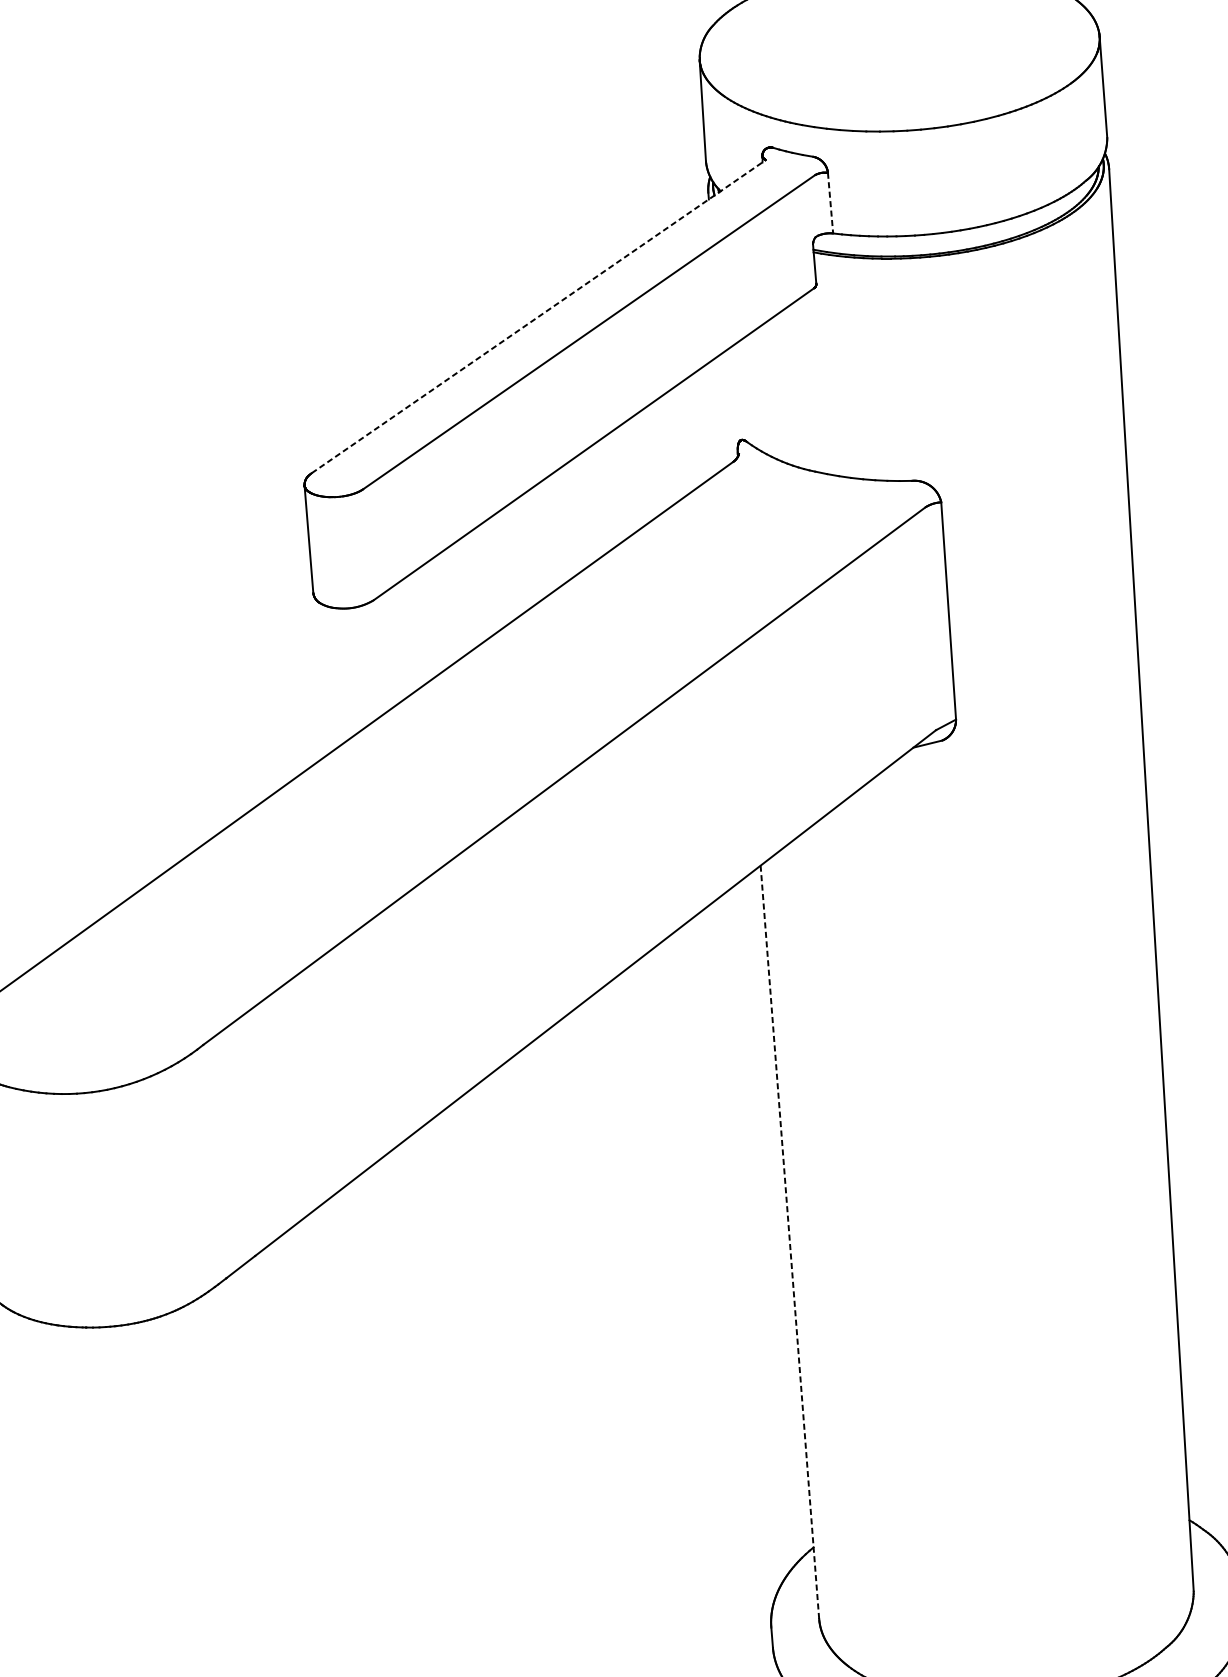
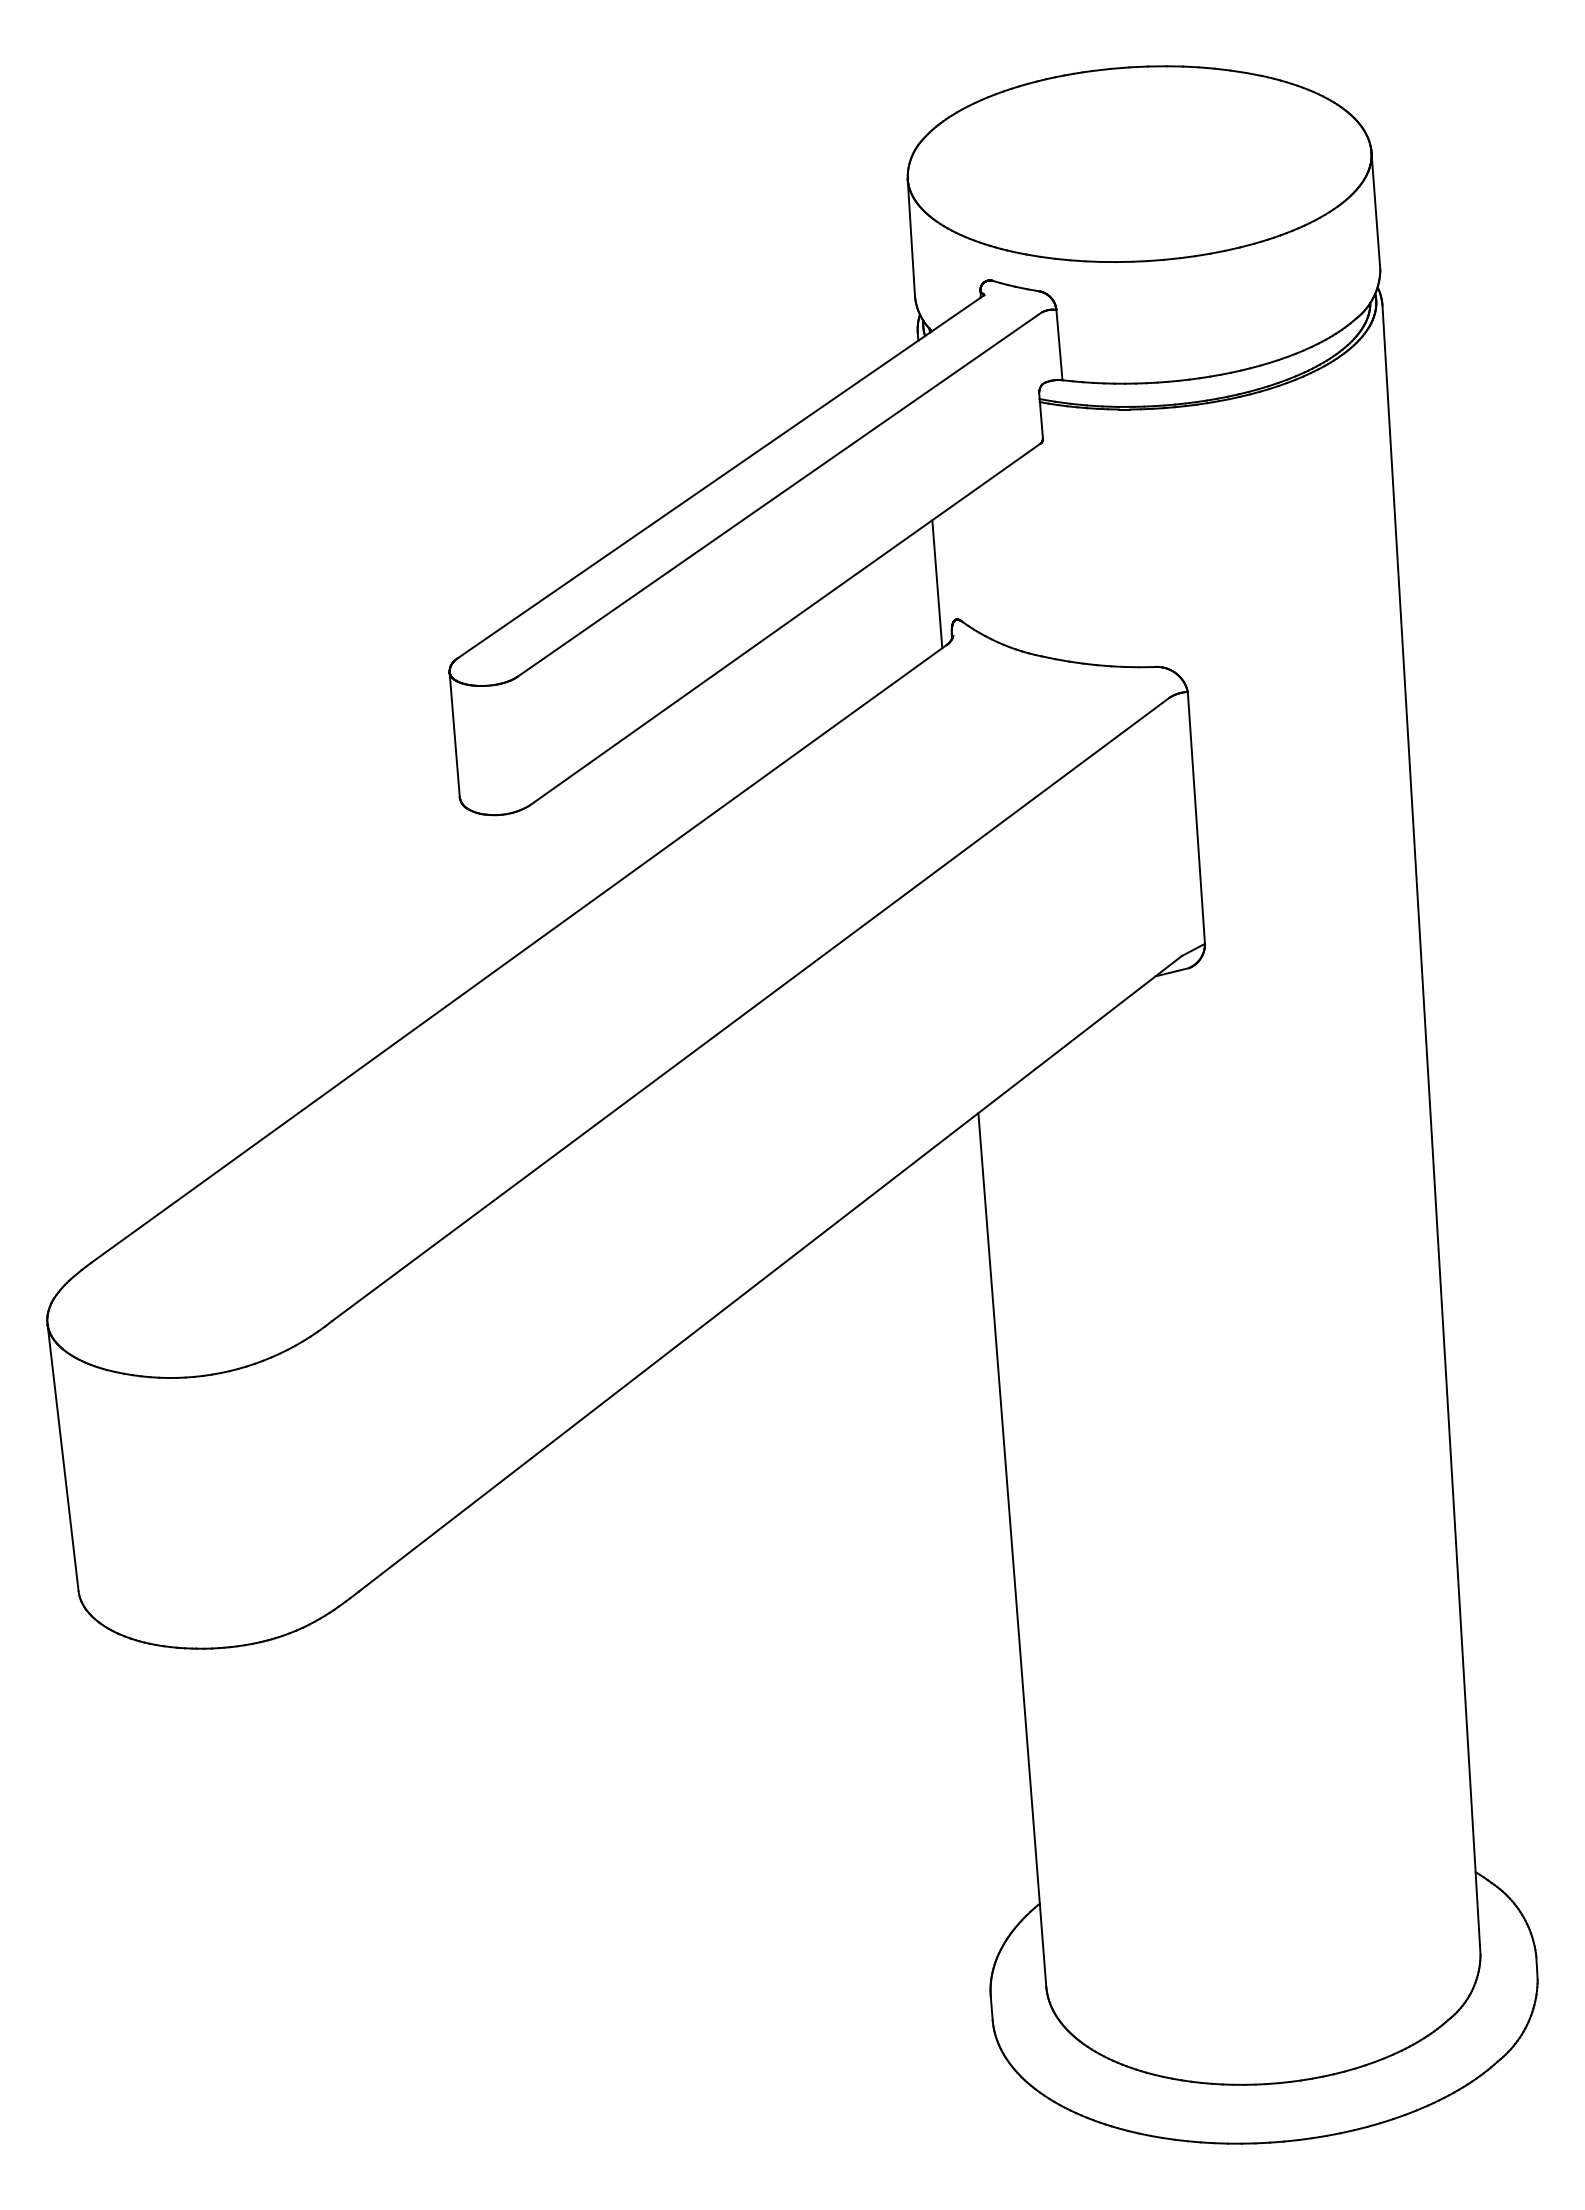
line: (830, 203) -> (1059, 345), dashed -> solid
line: (539, 316) -> (721, 476), dashed -> solid
line: (725, 409) -> (937, 584), added
line: (790, 1241) -> (1012, 1549), dashed -> solid

